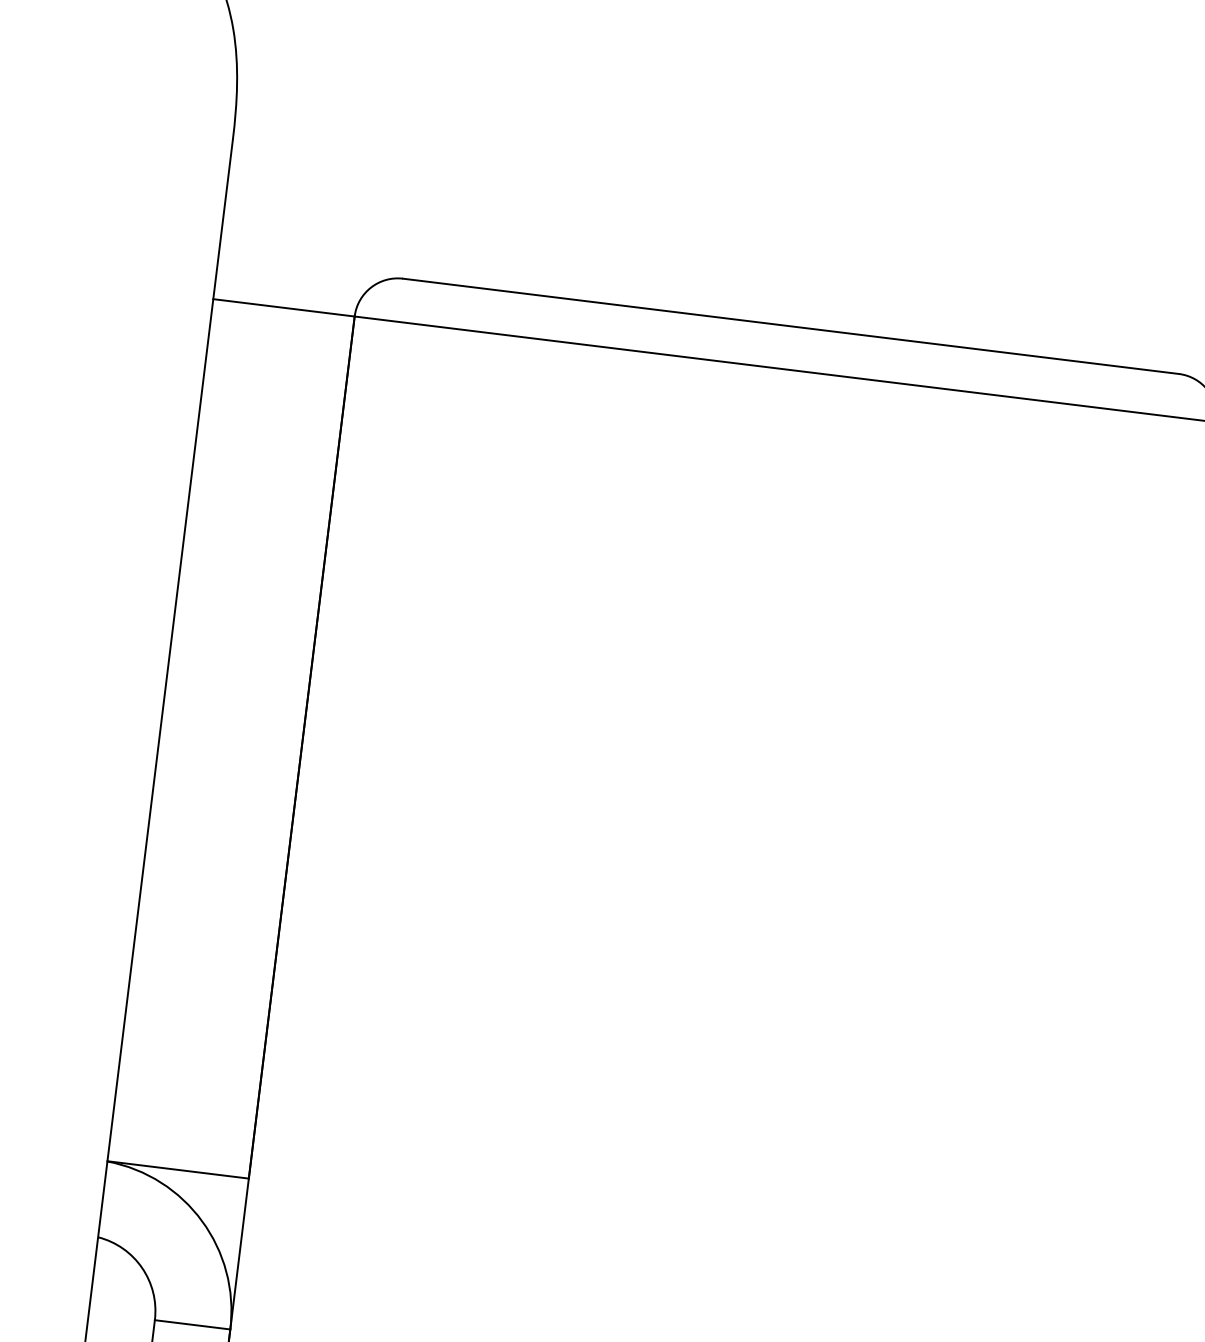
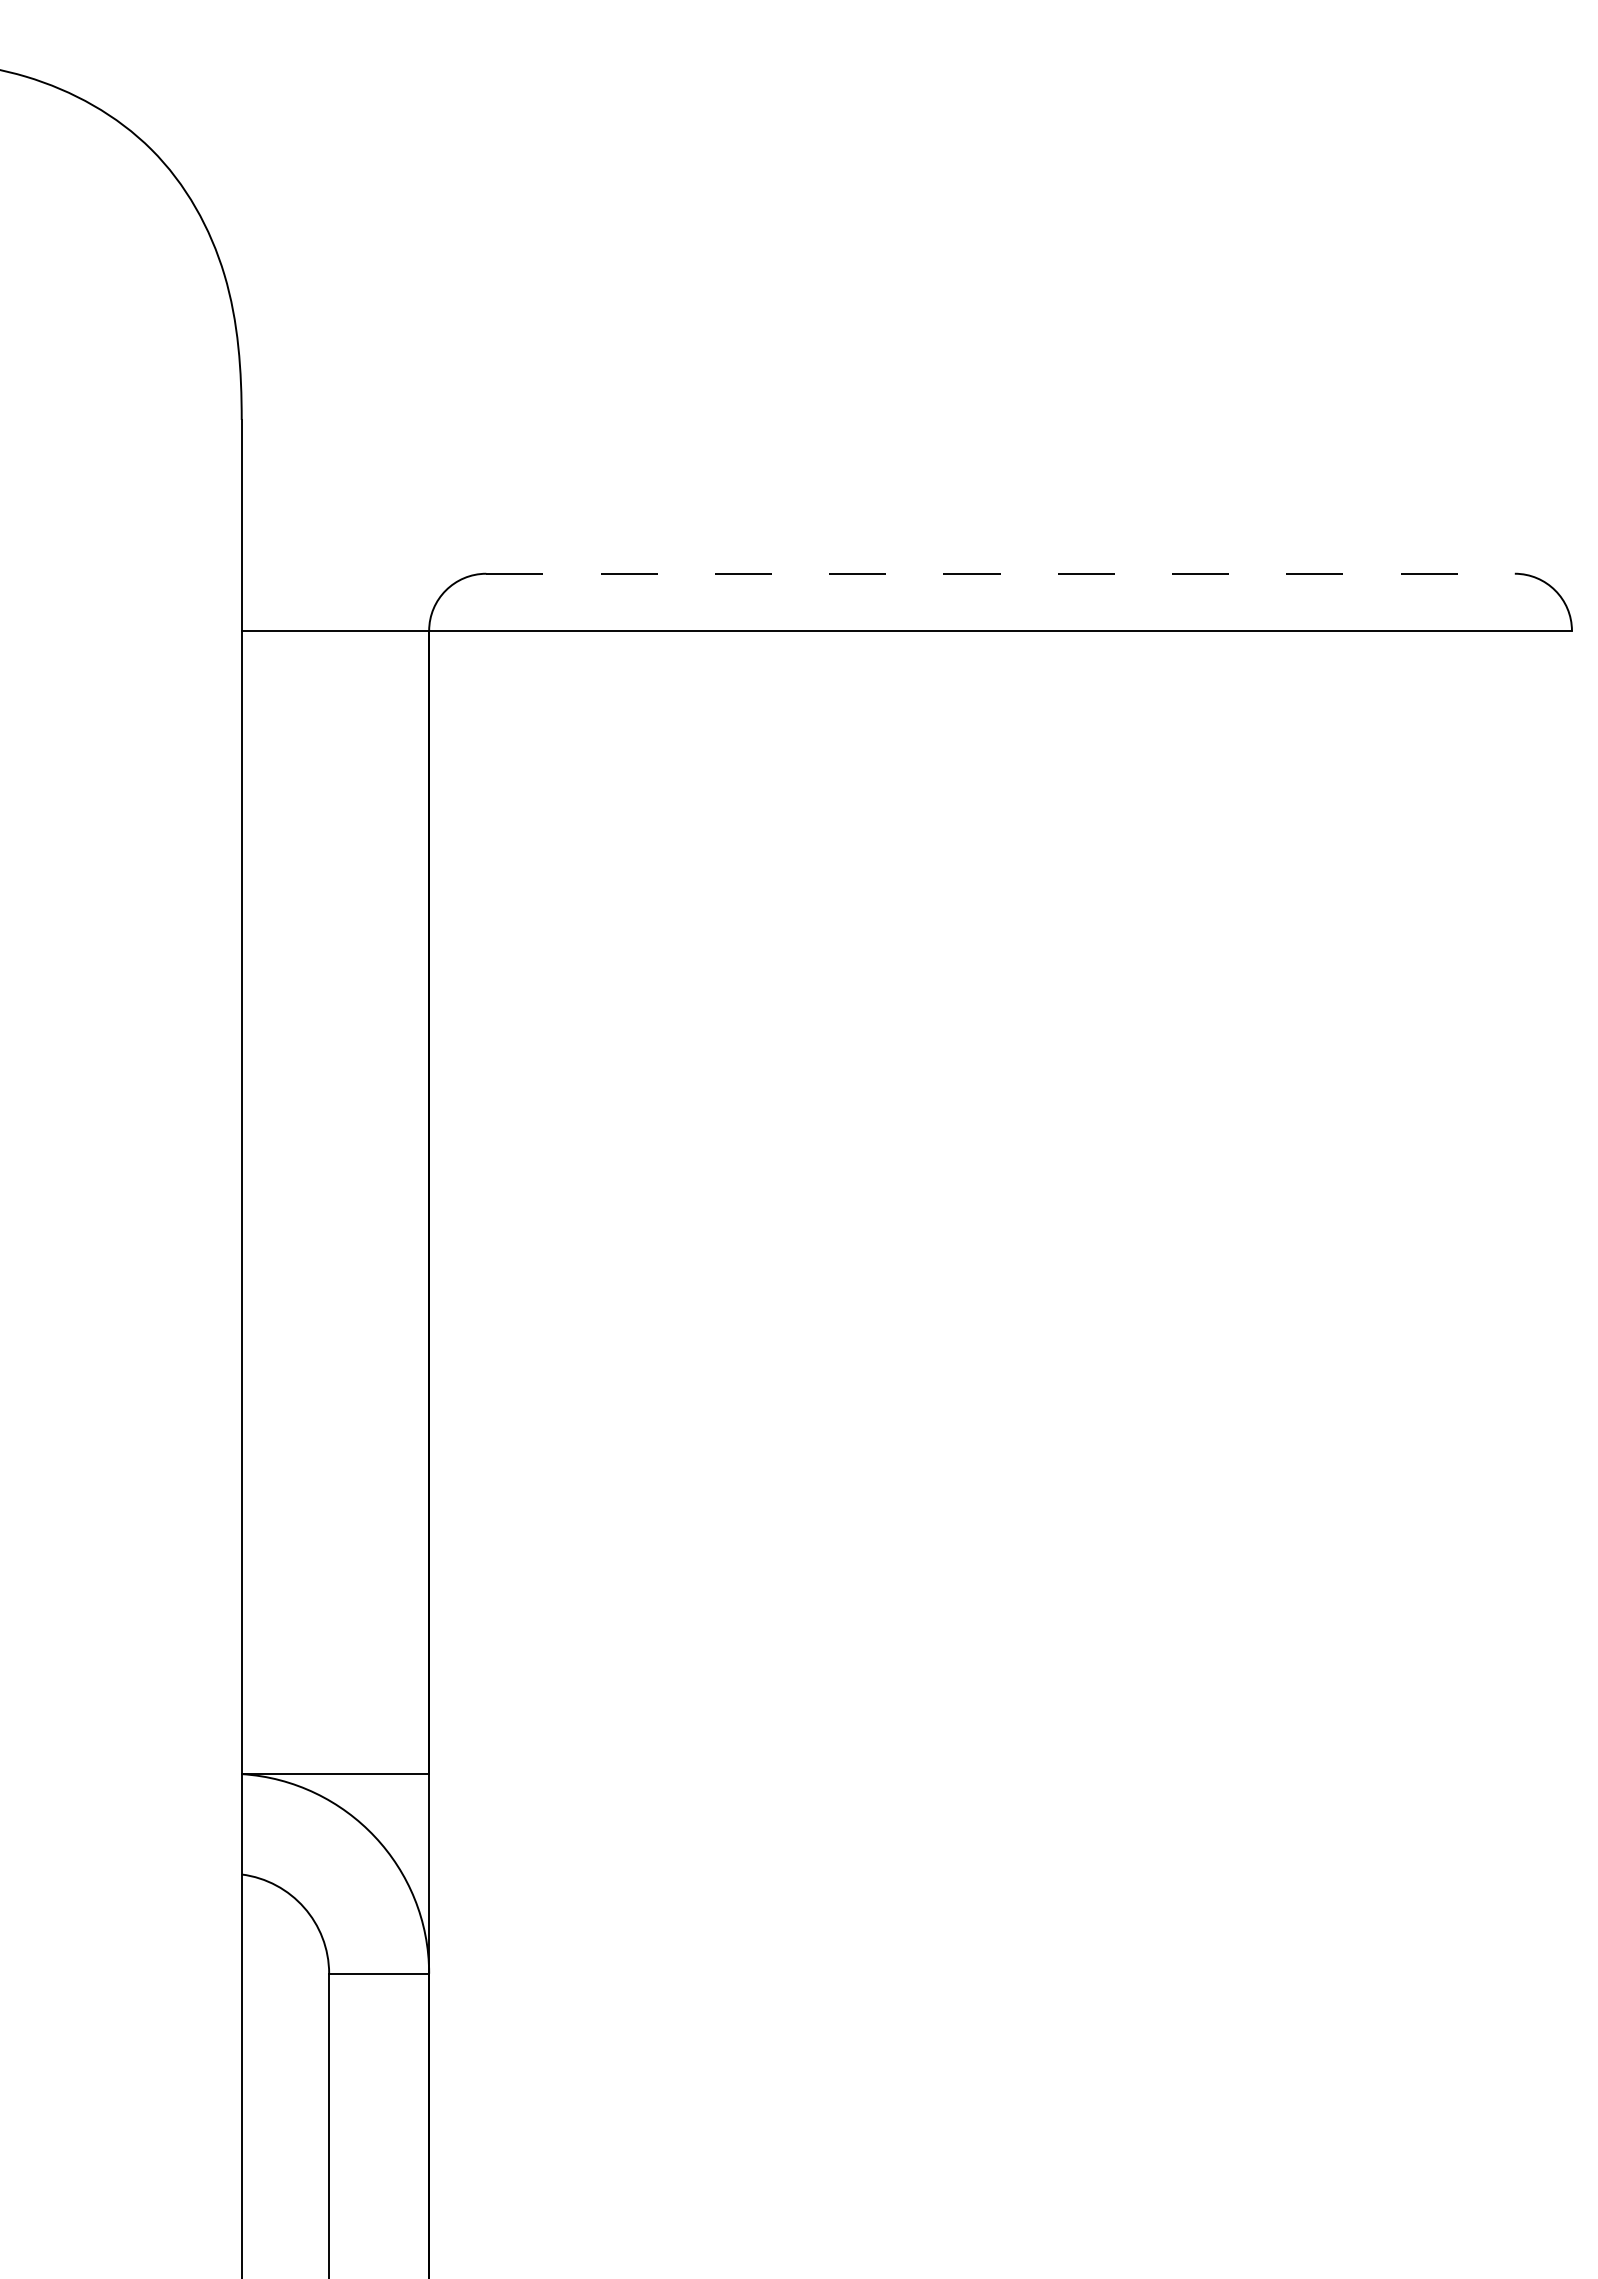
line: (791, 326) -> (1001, 573), solid -> dashed

